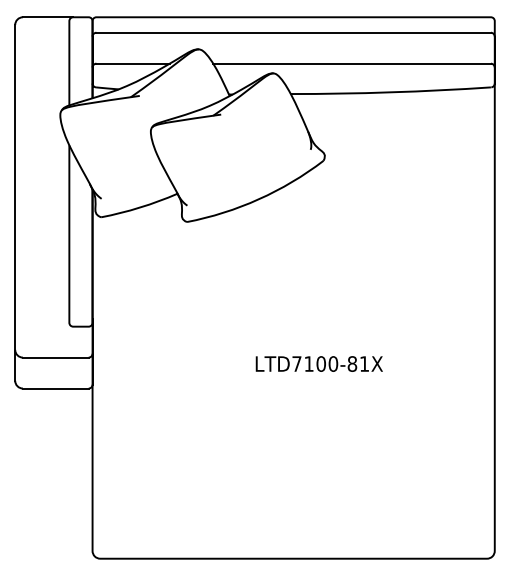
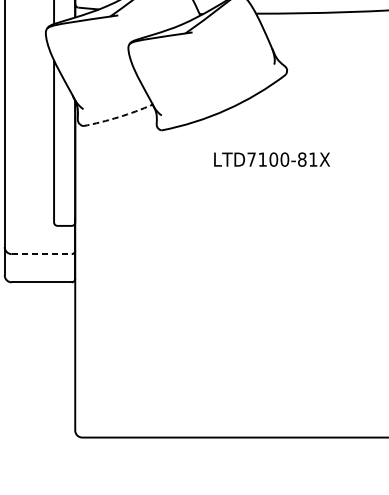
arc: (140, 207) -> (118, 117), solid -> dashed
line: (55, 357) -> (41, 254), solid -> dashed
text: (318, 363) -> (271, 159), moved

